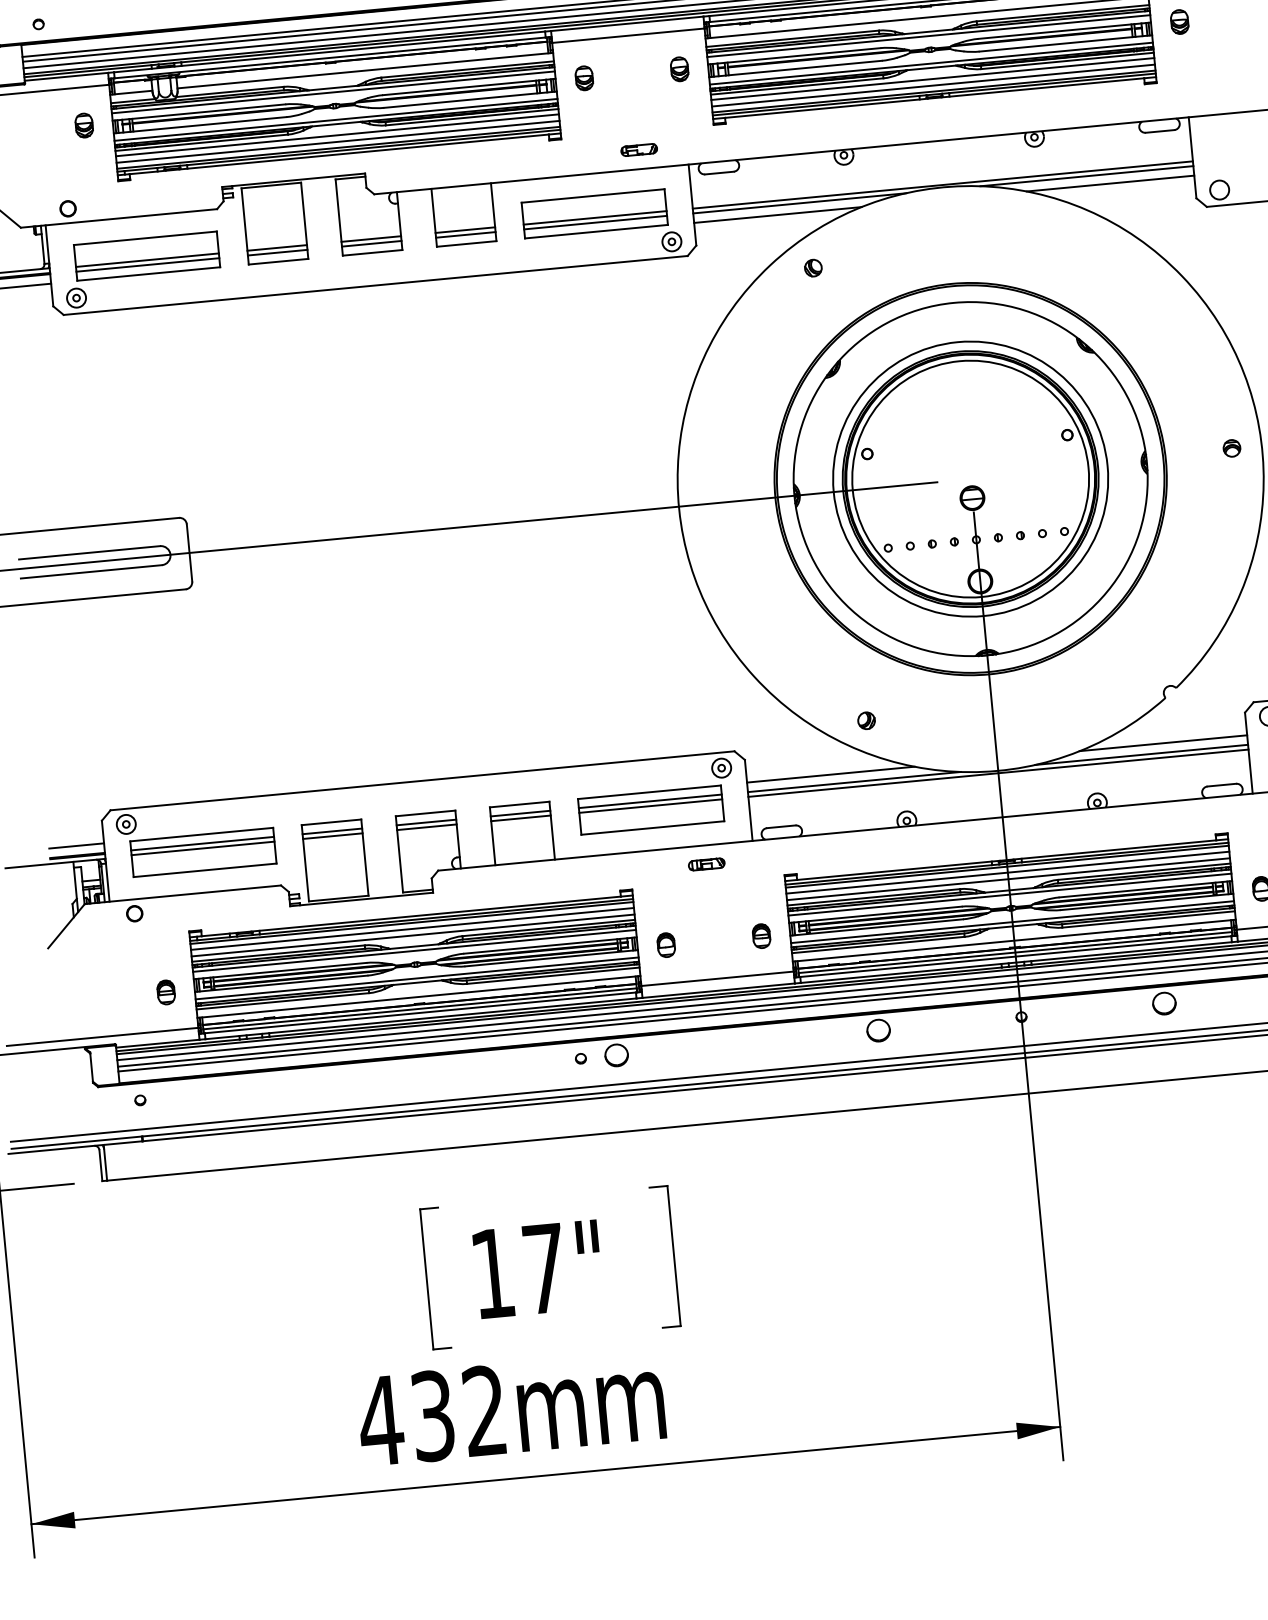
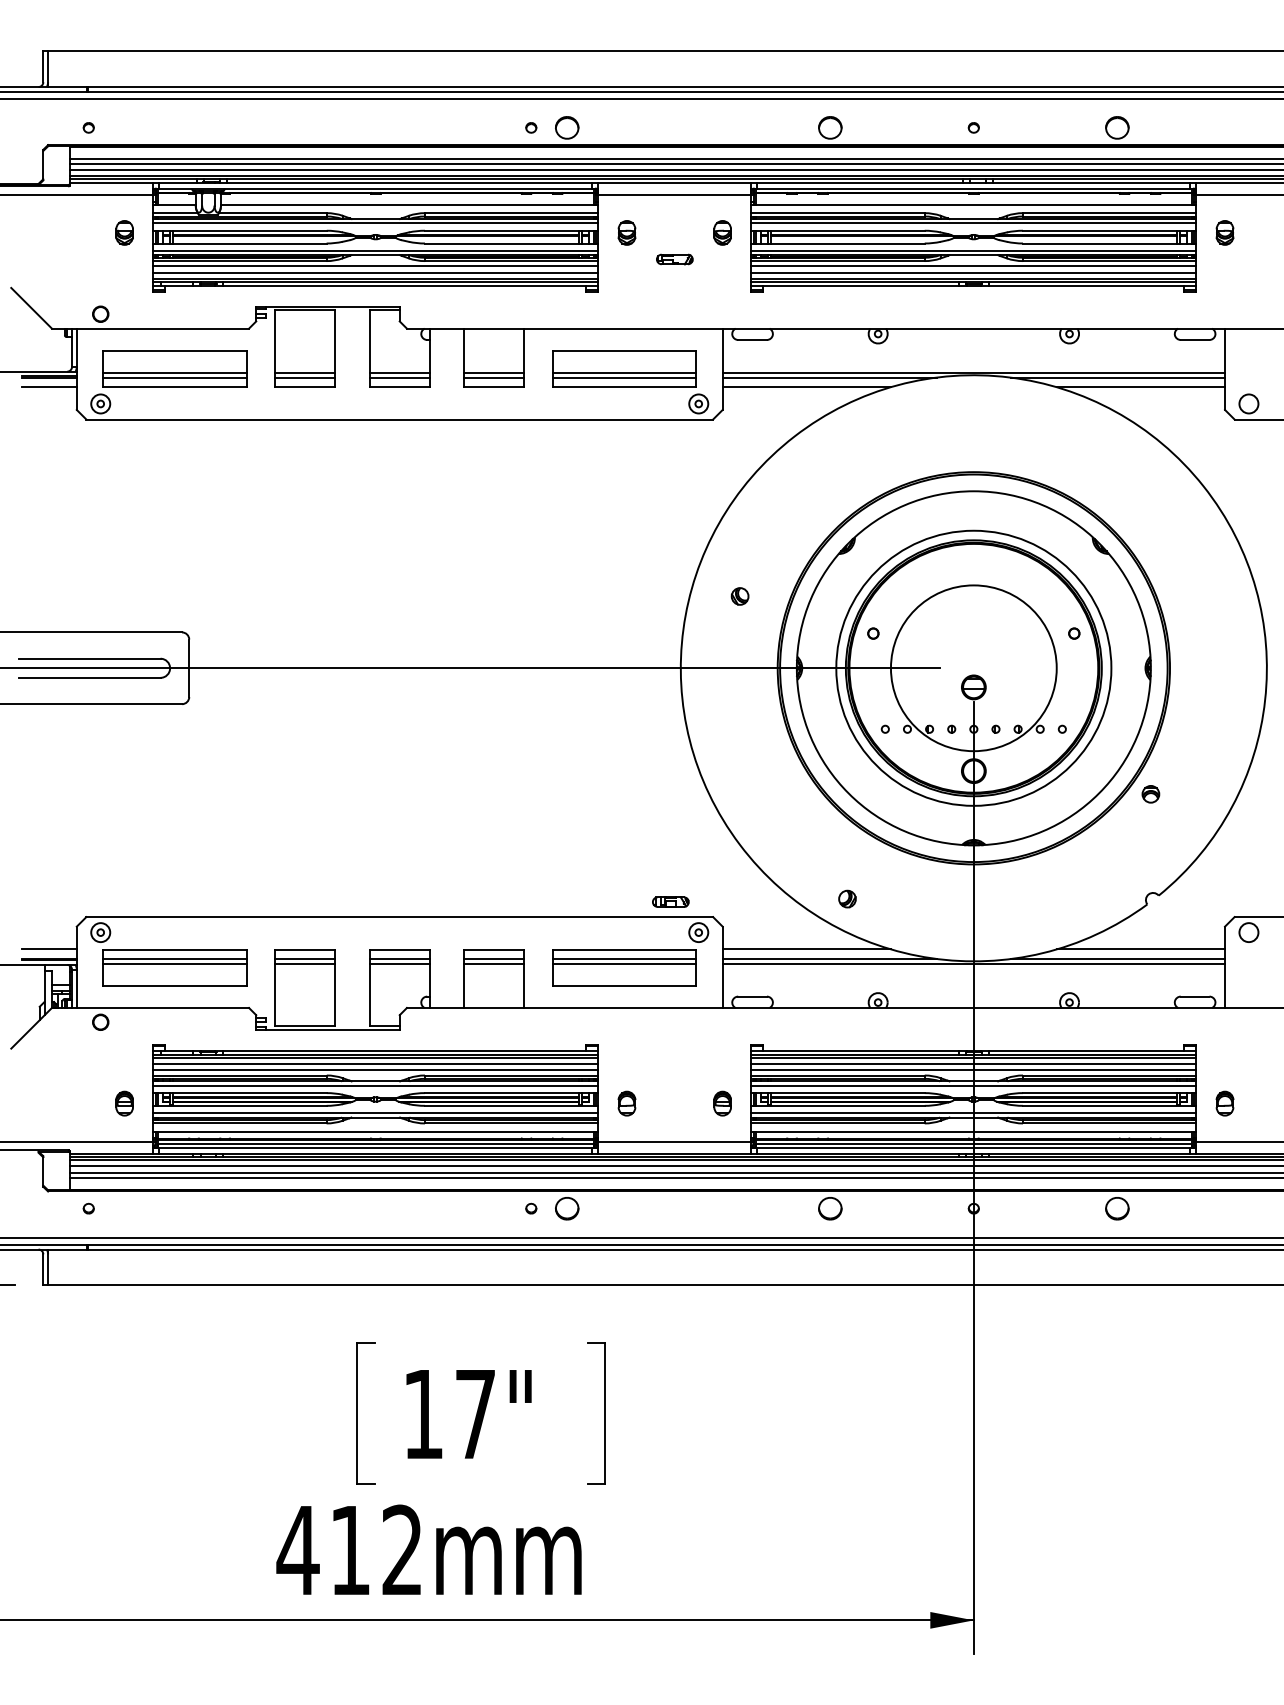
part: (638, 150) -> (674, 259), moved
part: (812, 268) -> (739, 596), moved
part: (1231, 448) -> (1150, 794), moved
circle: (970, 478) -> (973, 667), size x0.7
part: (706, 863) -> (670, 901), moved
text: (432, 1416) -> (349, 1550), 432mm -> 412mm

